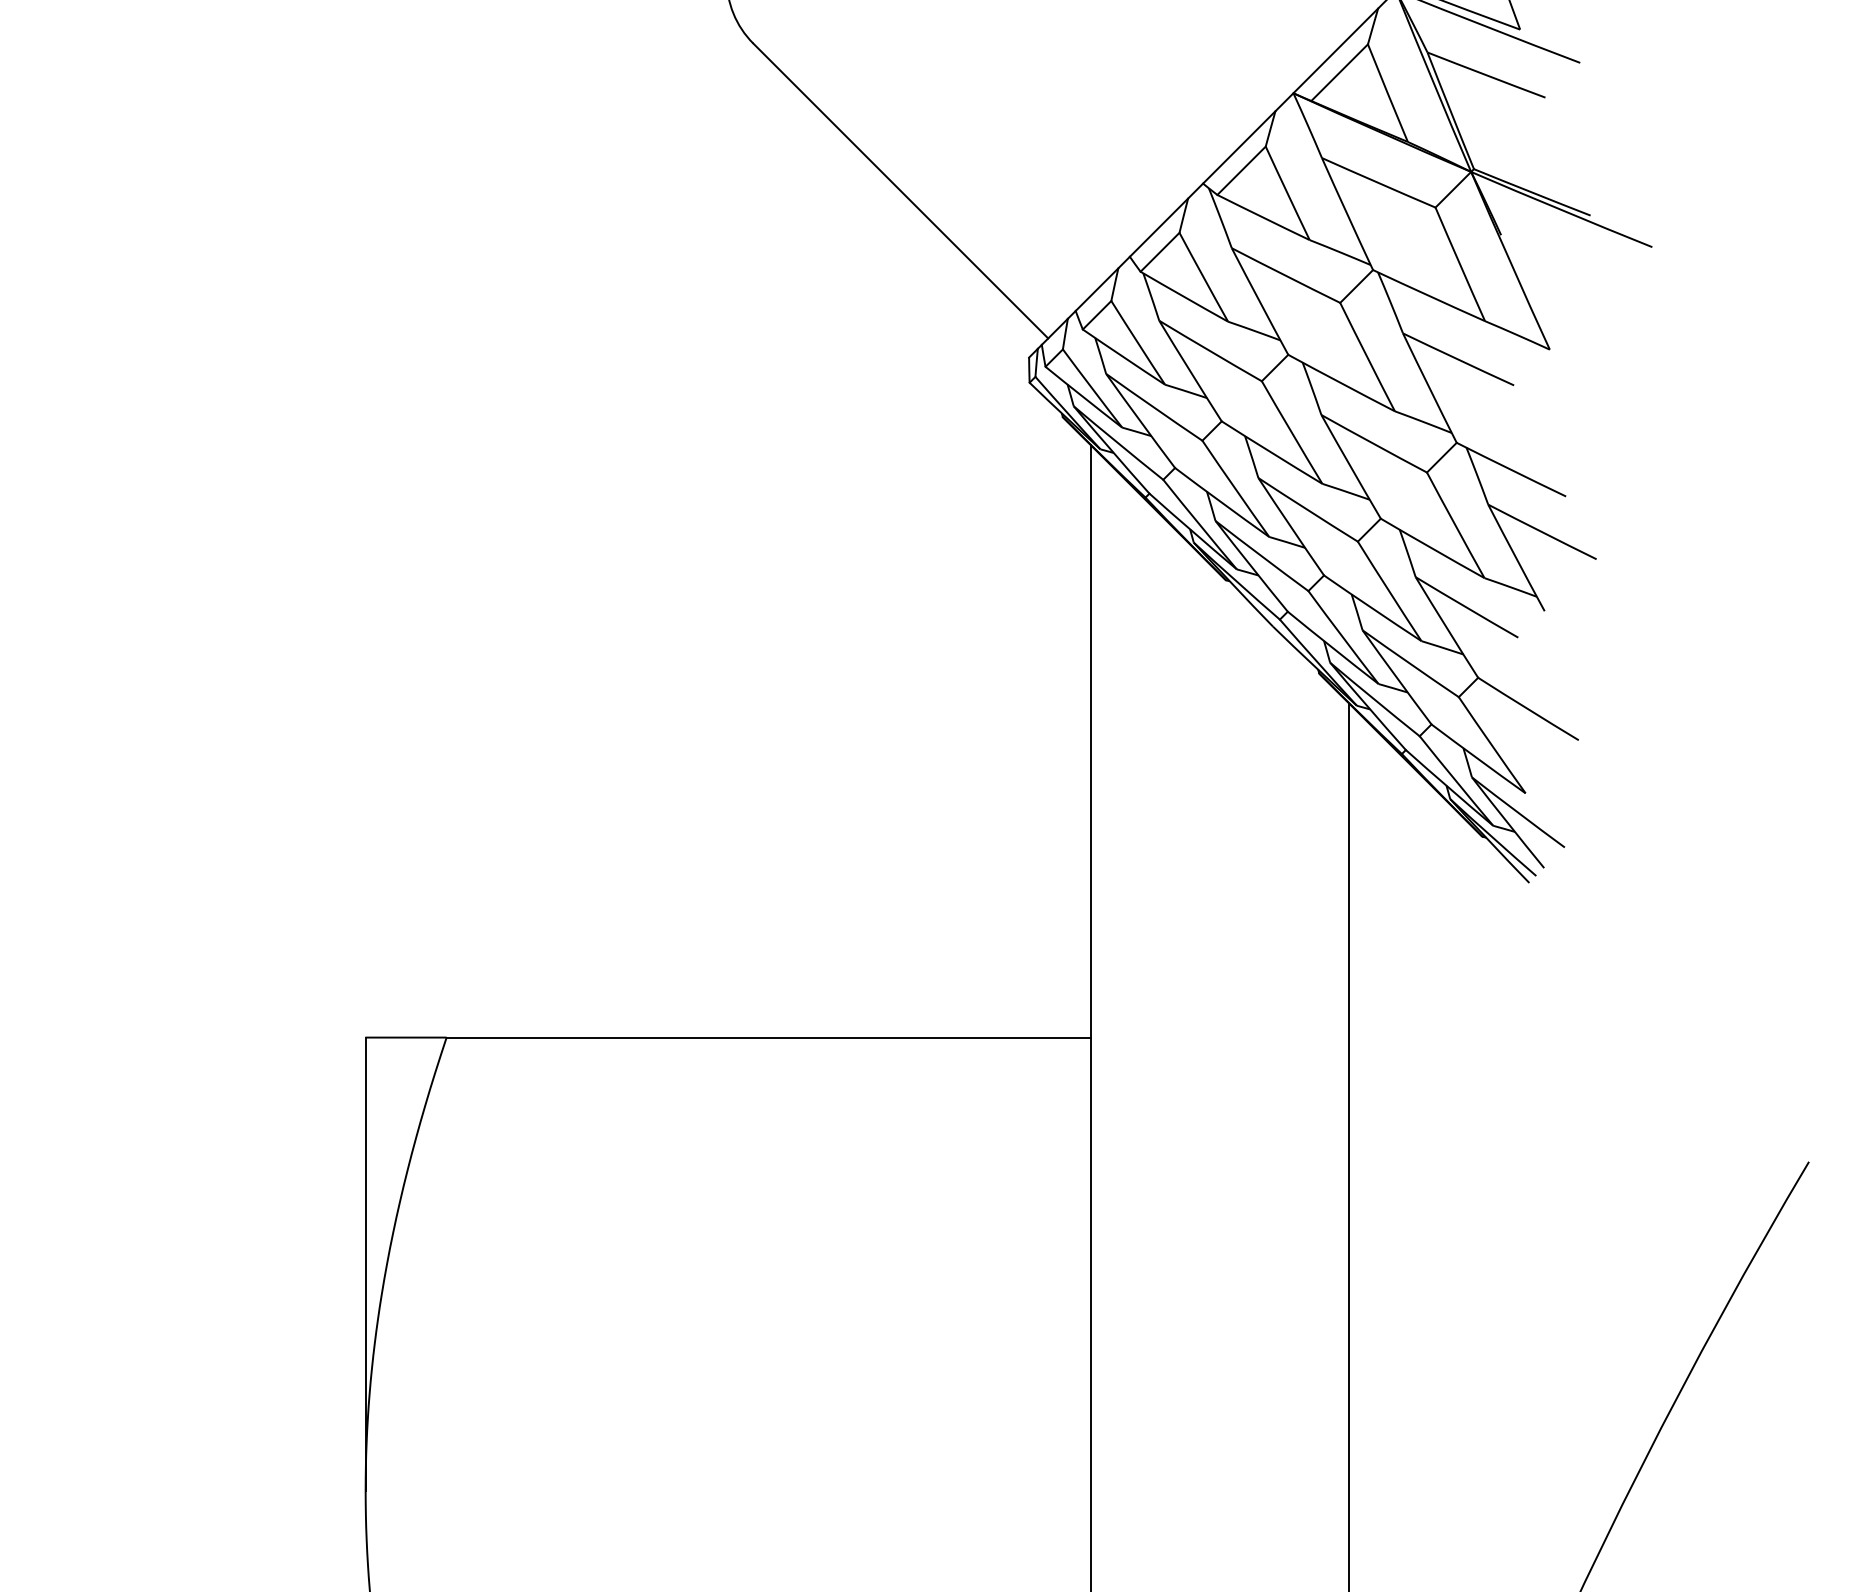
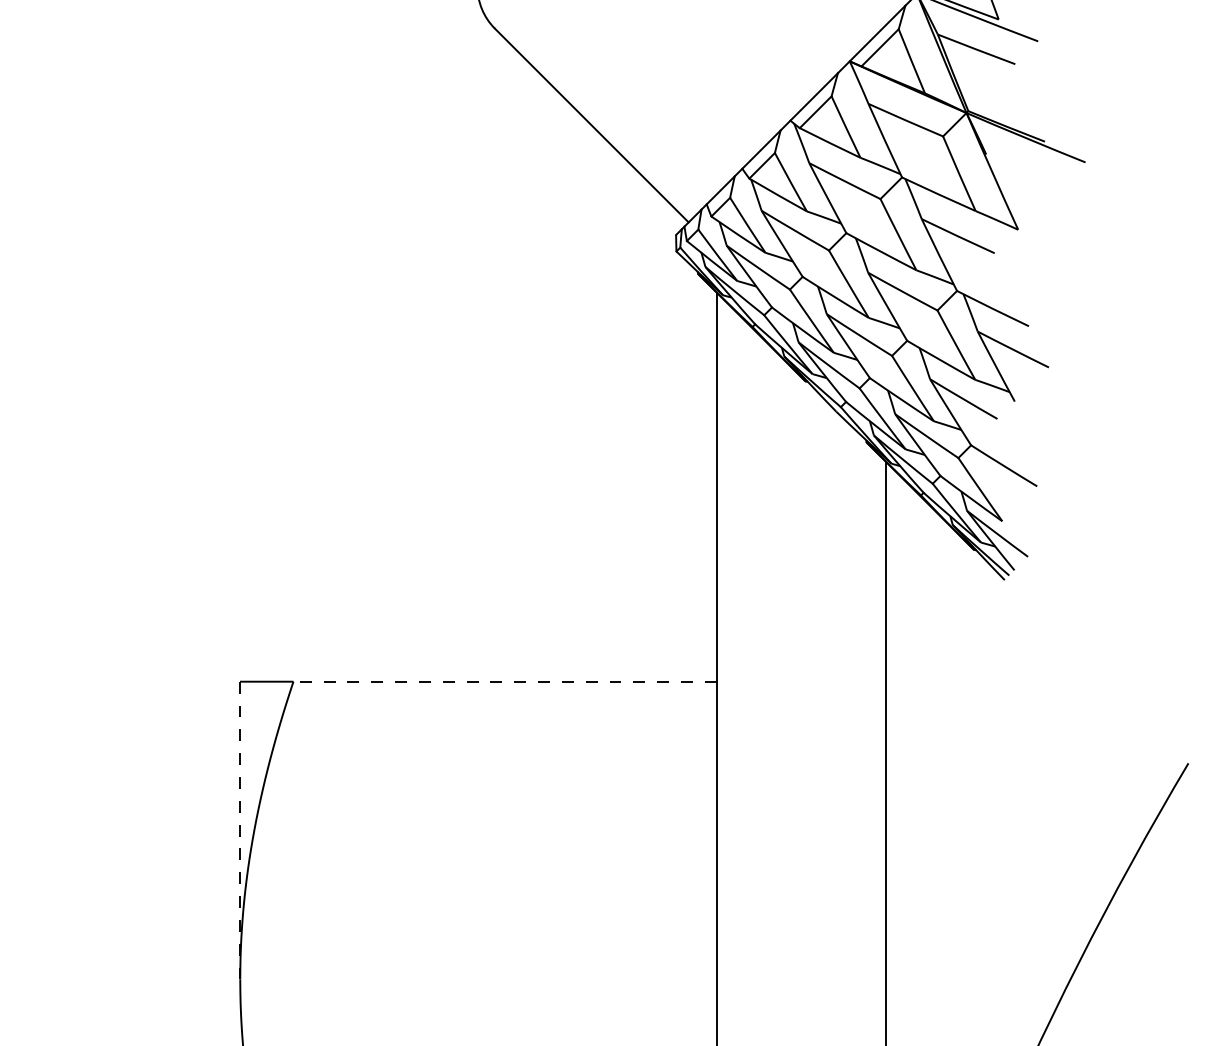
line: (769, 1037) -> (505, 681), solid -> dashed
line: (366, 1264) -> (240, 830), solid -> dashed

